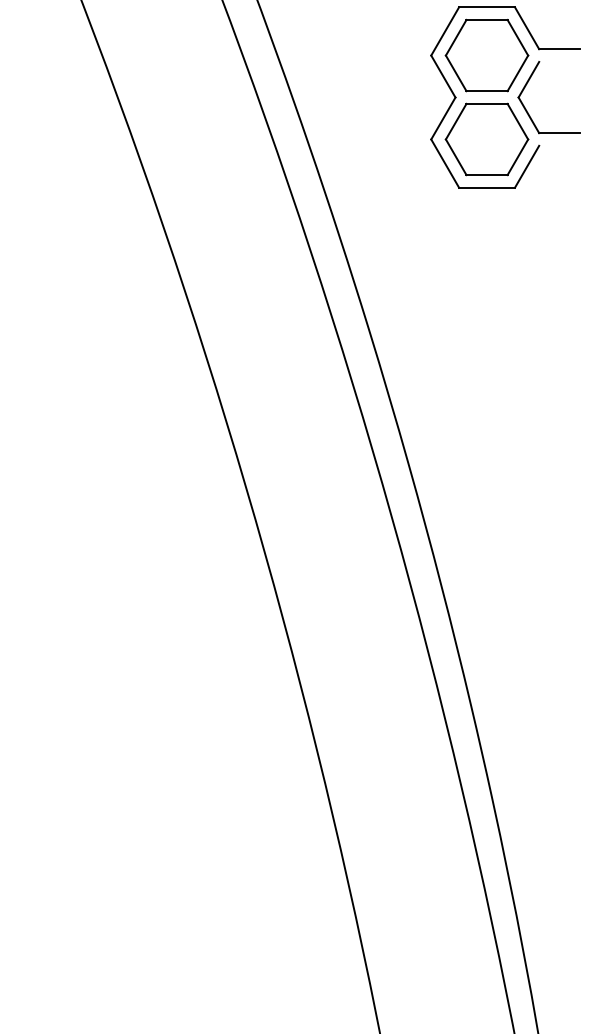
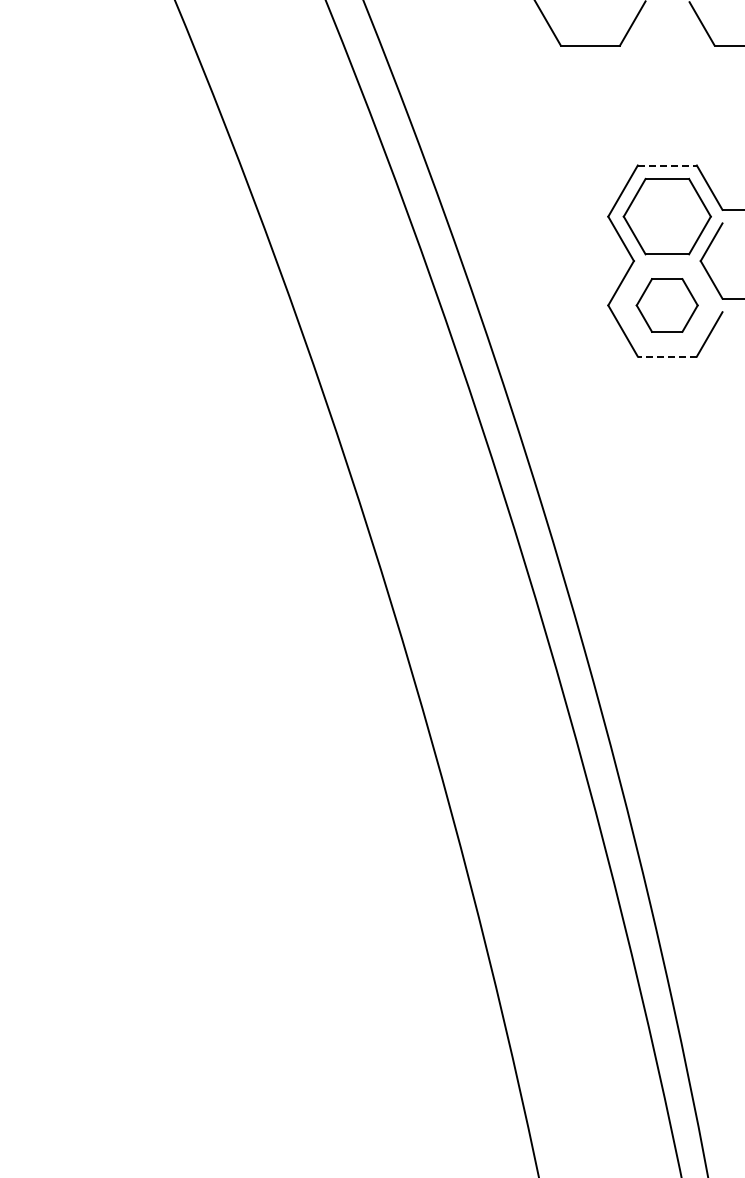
line: (487, 7) -> (667, 165), solid -> dashed
part: (486, 139) -> (666, 305), size x0.7
line: (487, 187) -> (667, 356), solid -> dashed

